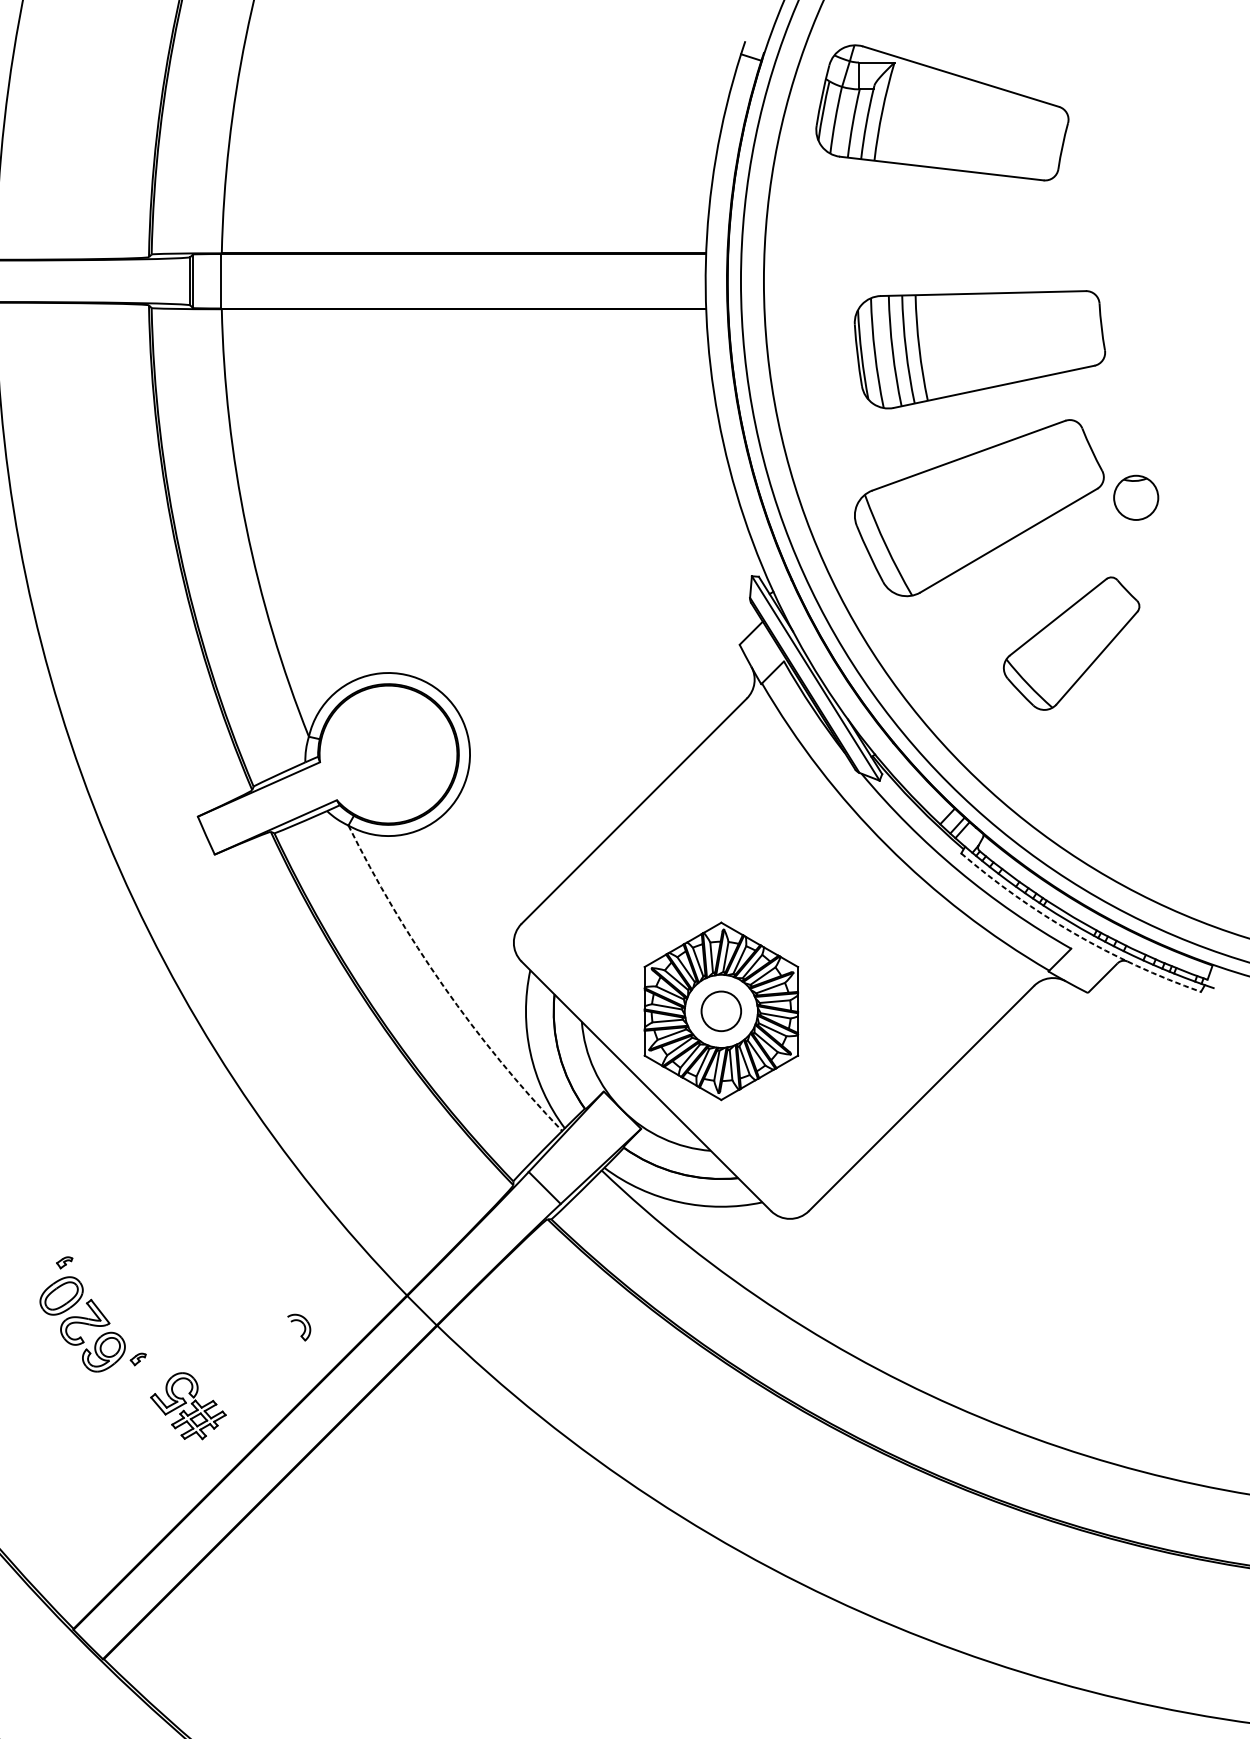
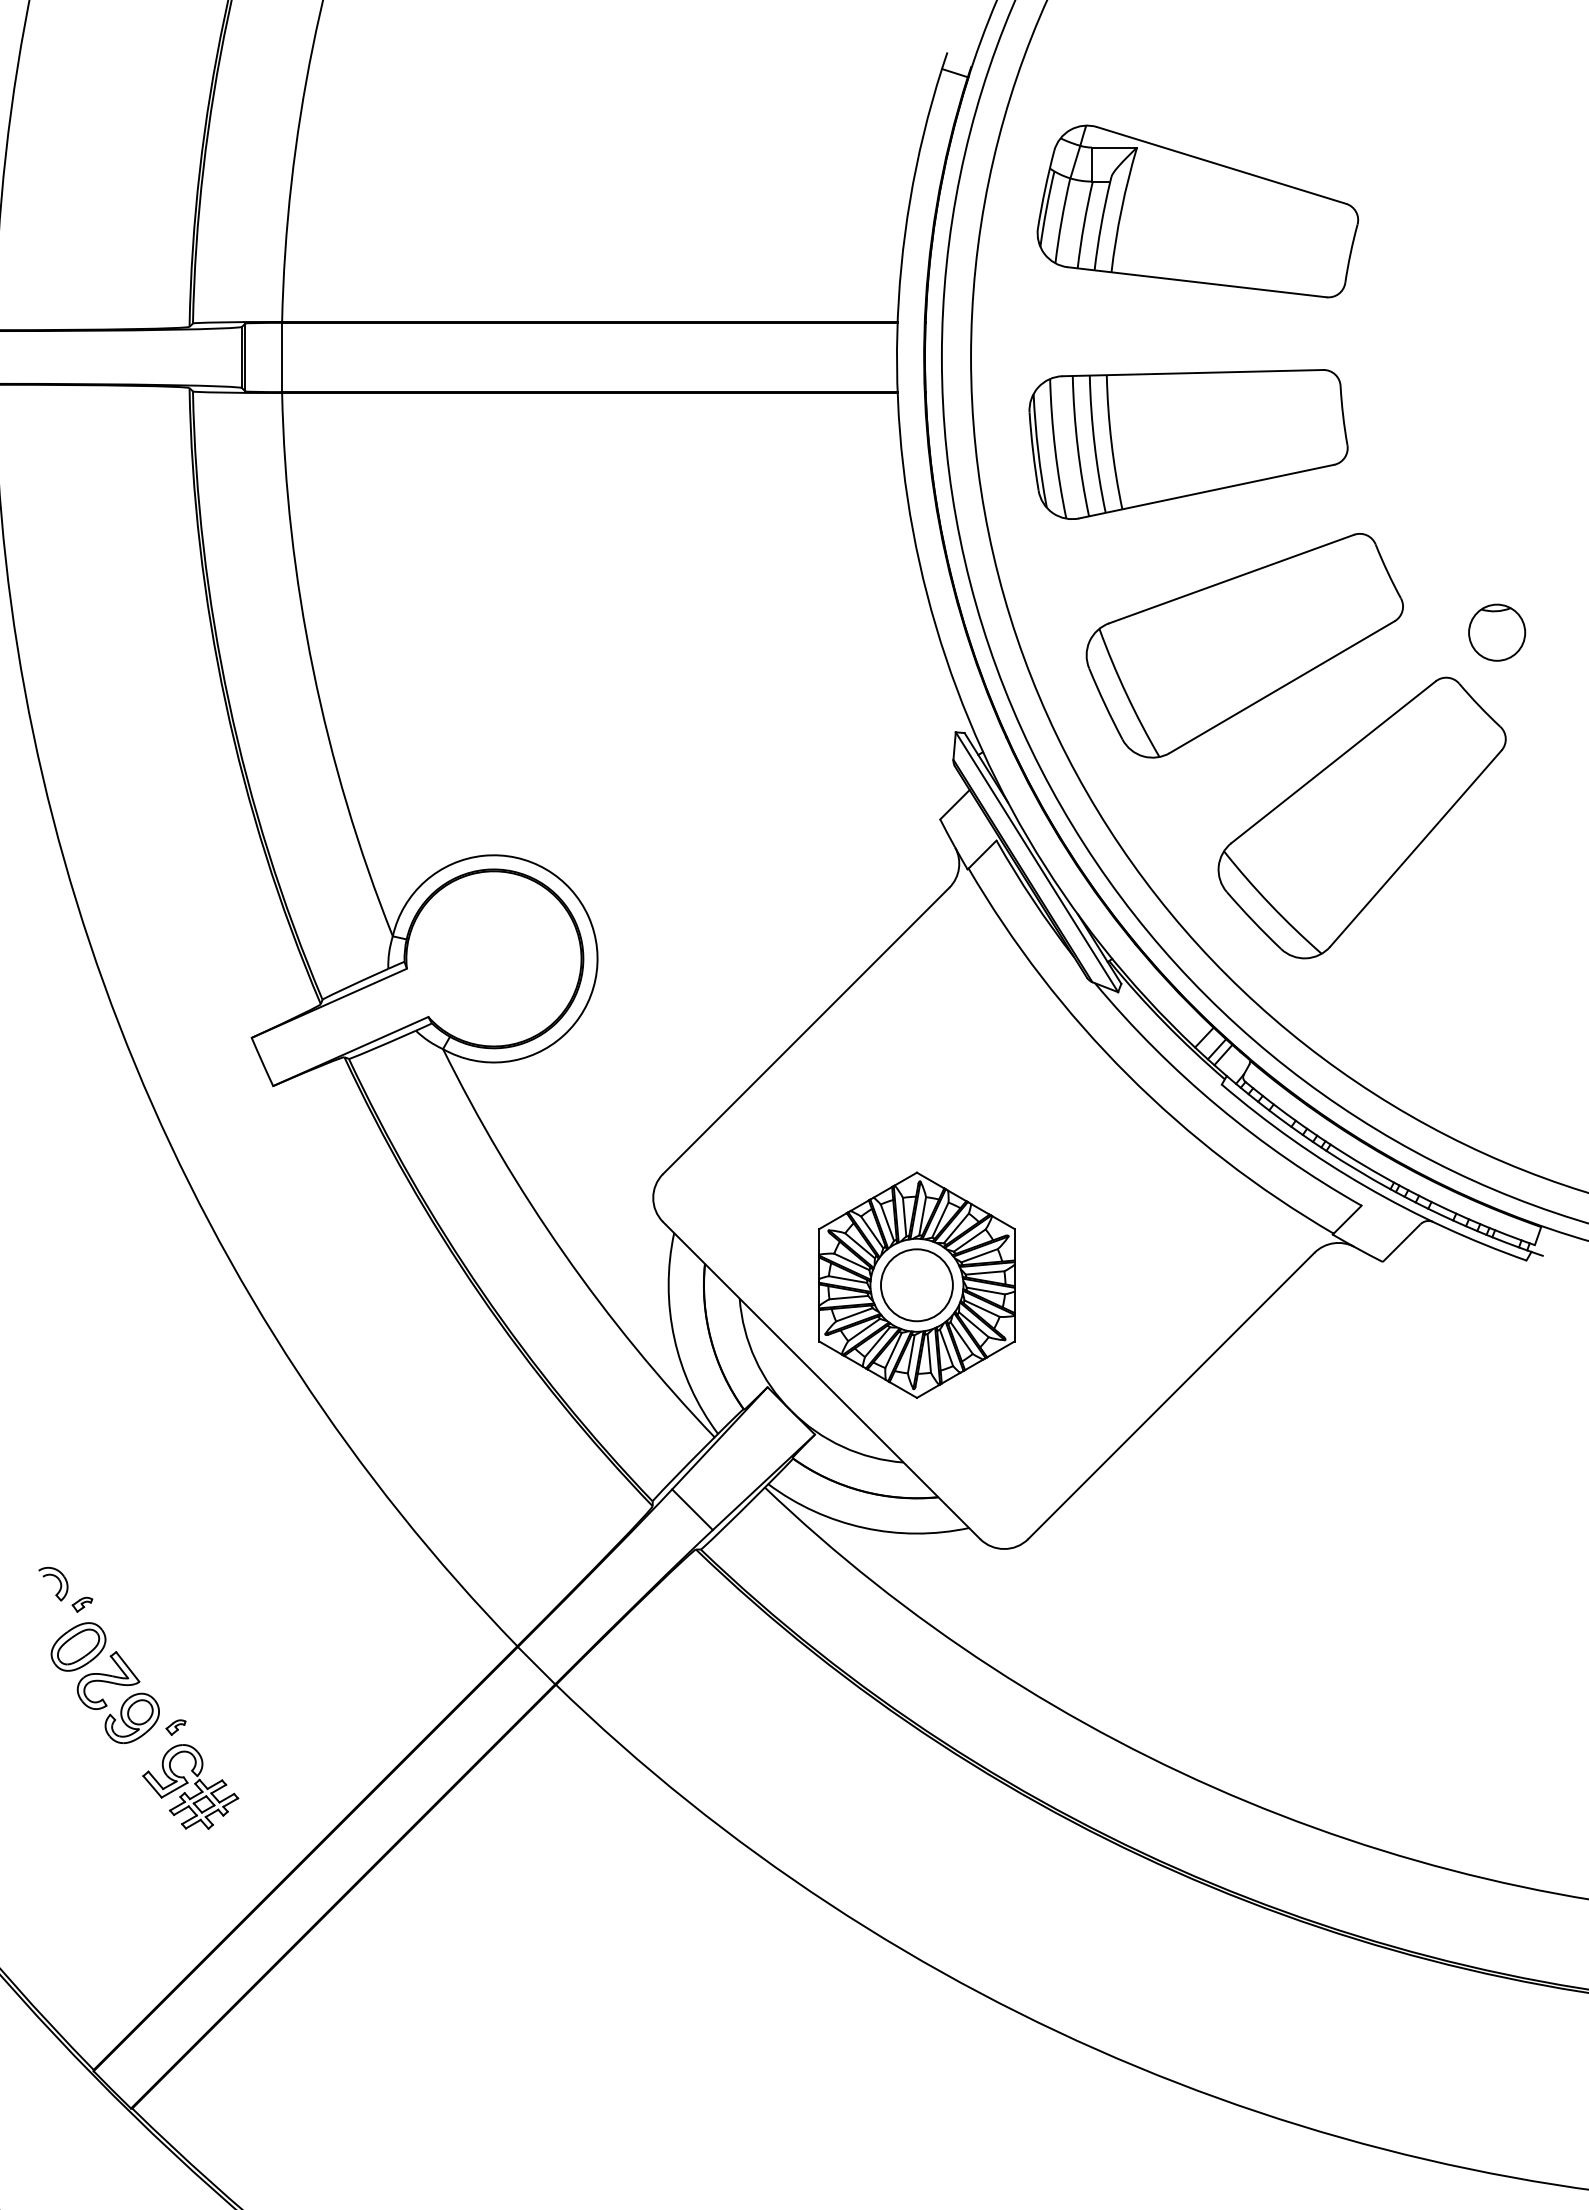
part: (942, 112) -> (1197, 211), moved
part: (979, 349) -> (1188, 444), moved
part: (1136, 497) -> (1497, 632), moved
part: (1071, 643) -> (1361, 817), size x1.67
arc: (1075, 933) -> (1366, 1186), dashed -> solid
arc: (444, 986) -> (564, 1253), dashed -> solid
circle: (721, 1011) -> (916, 1285), size x1.43
part: (299, 1327) -> (53, 1583), moved
part: (188, 1405) -> (190, 1786), moved

